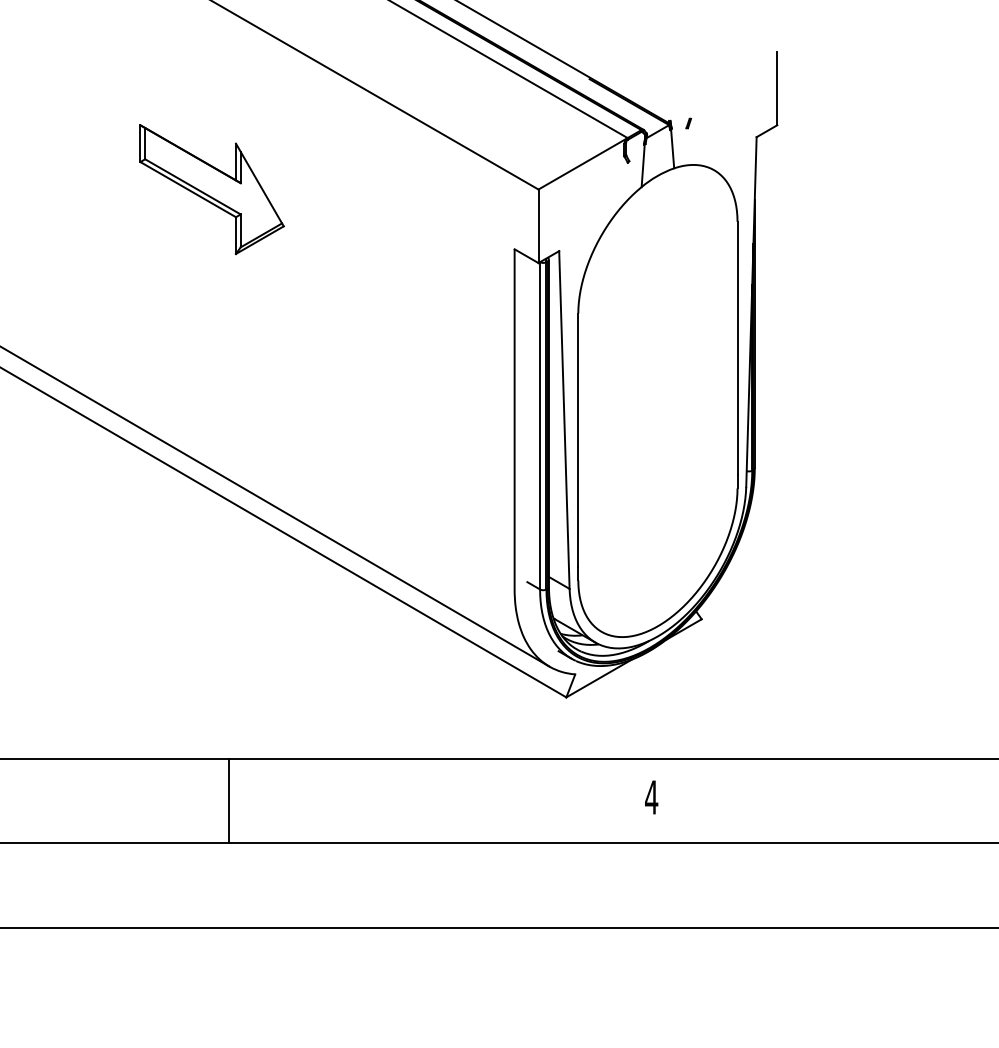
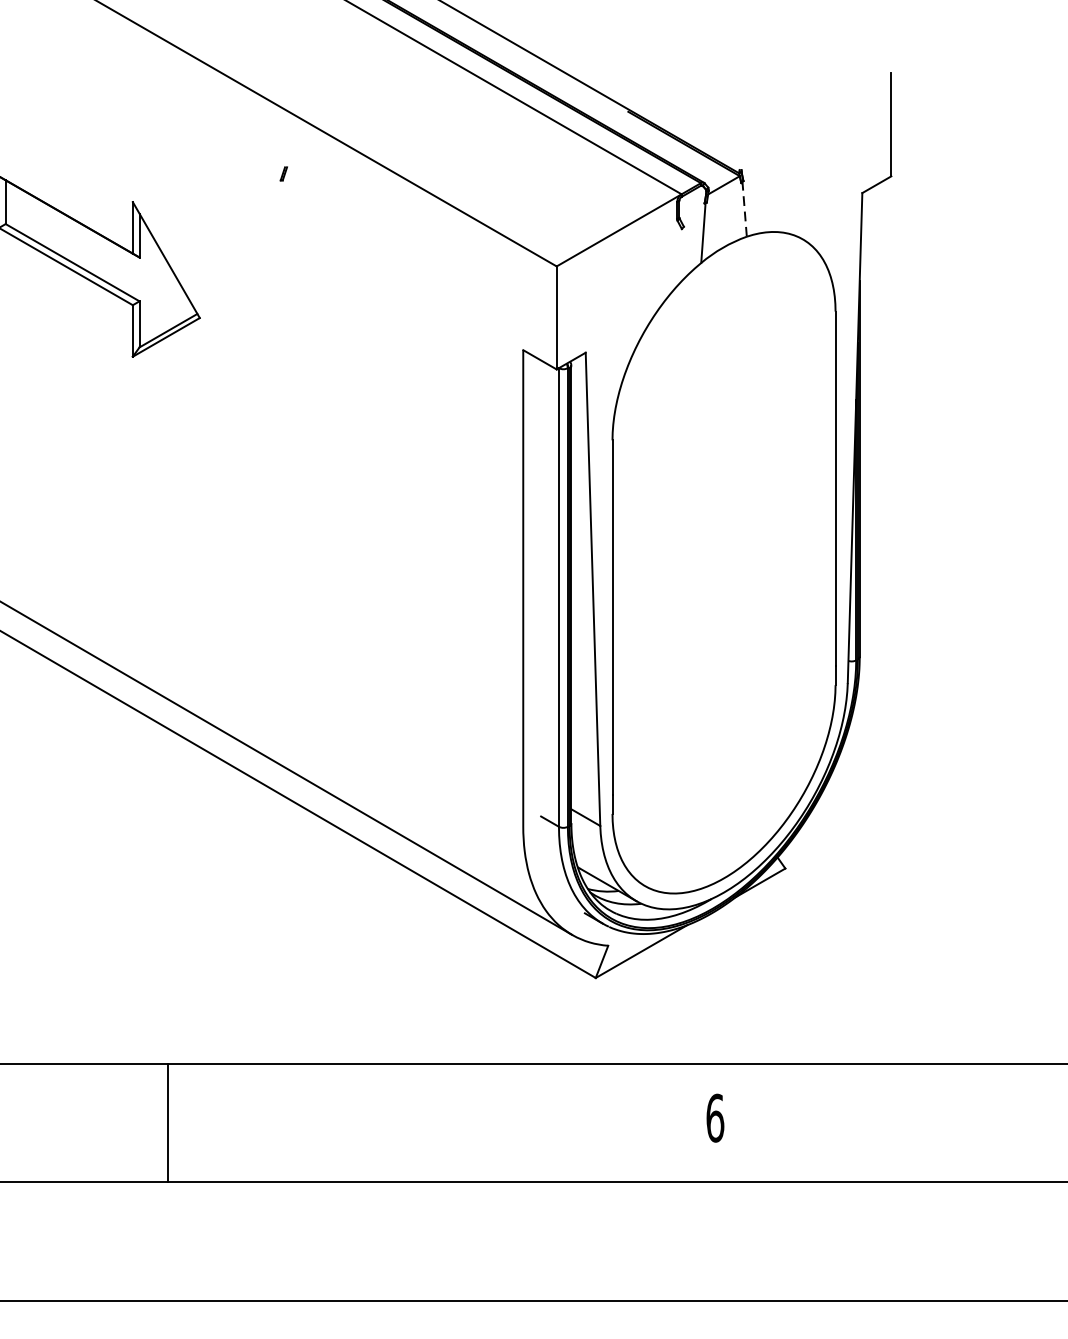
part: (688, 123) -> (283, 173), moved
line: (672, 148) -> (744, 208), solid -> dashed
text: (651, 797) -> (715, 1118), 4 -> 6
line: (229, 800) -> (168, 1122), moved

